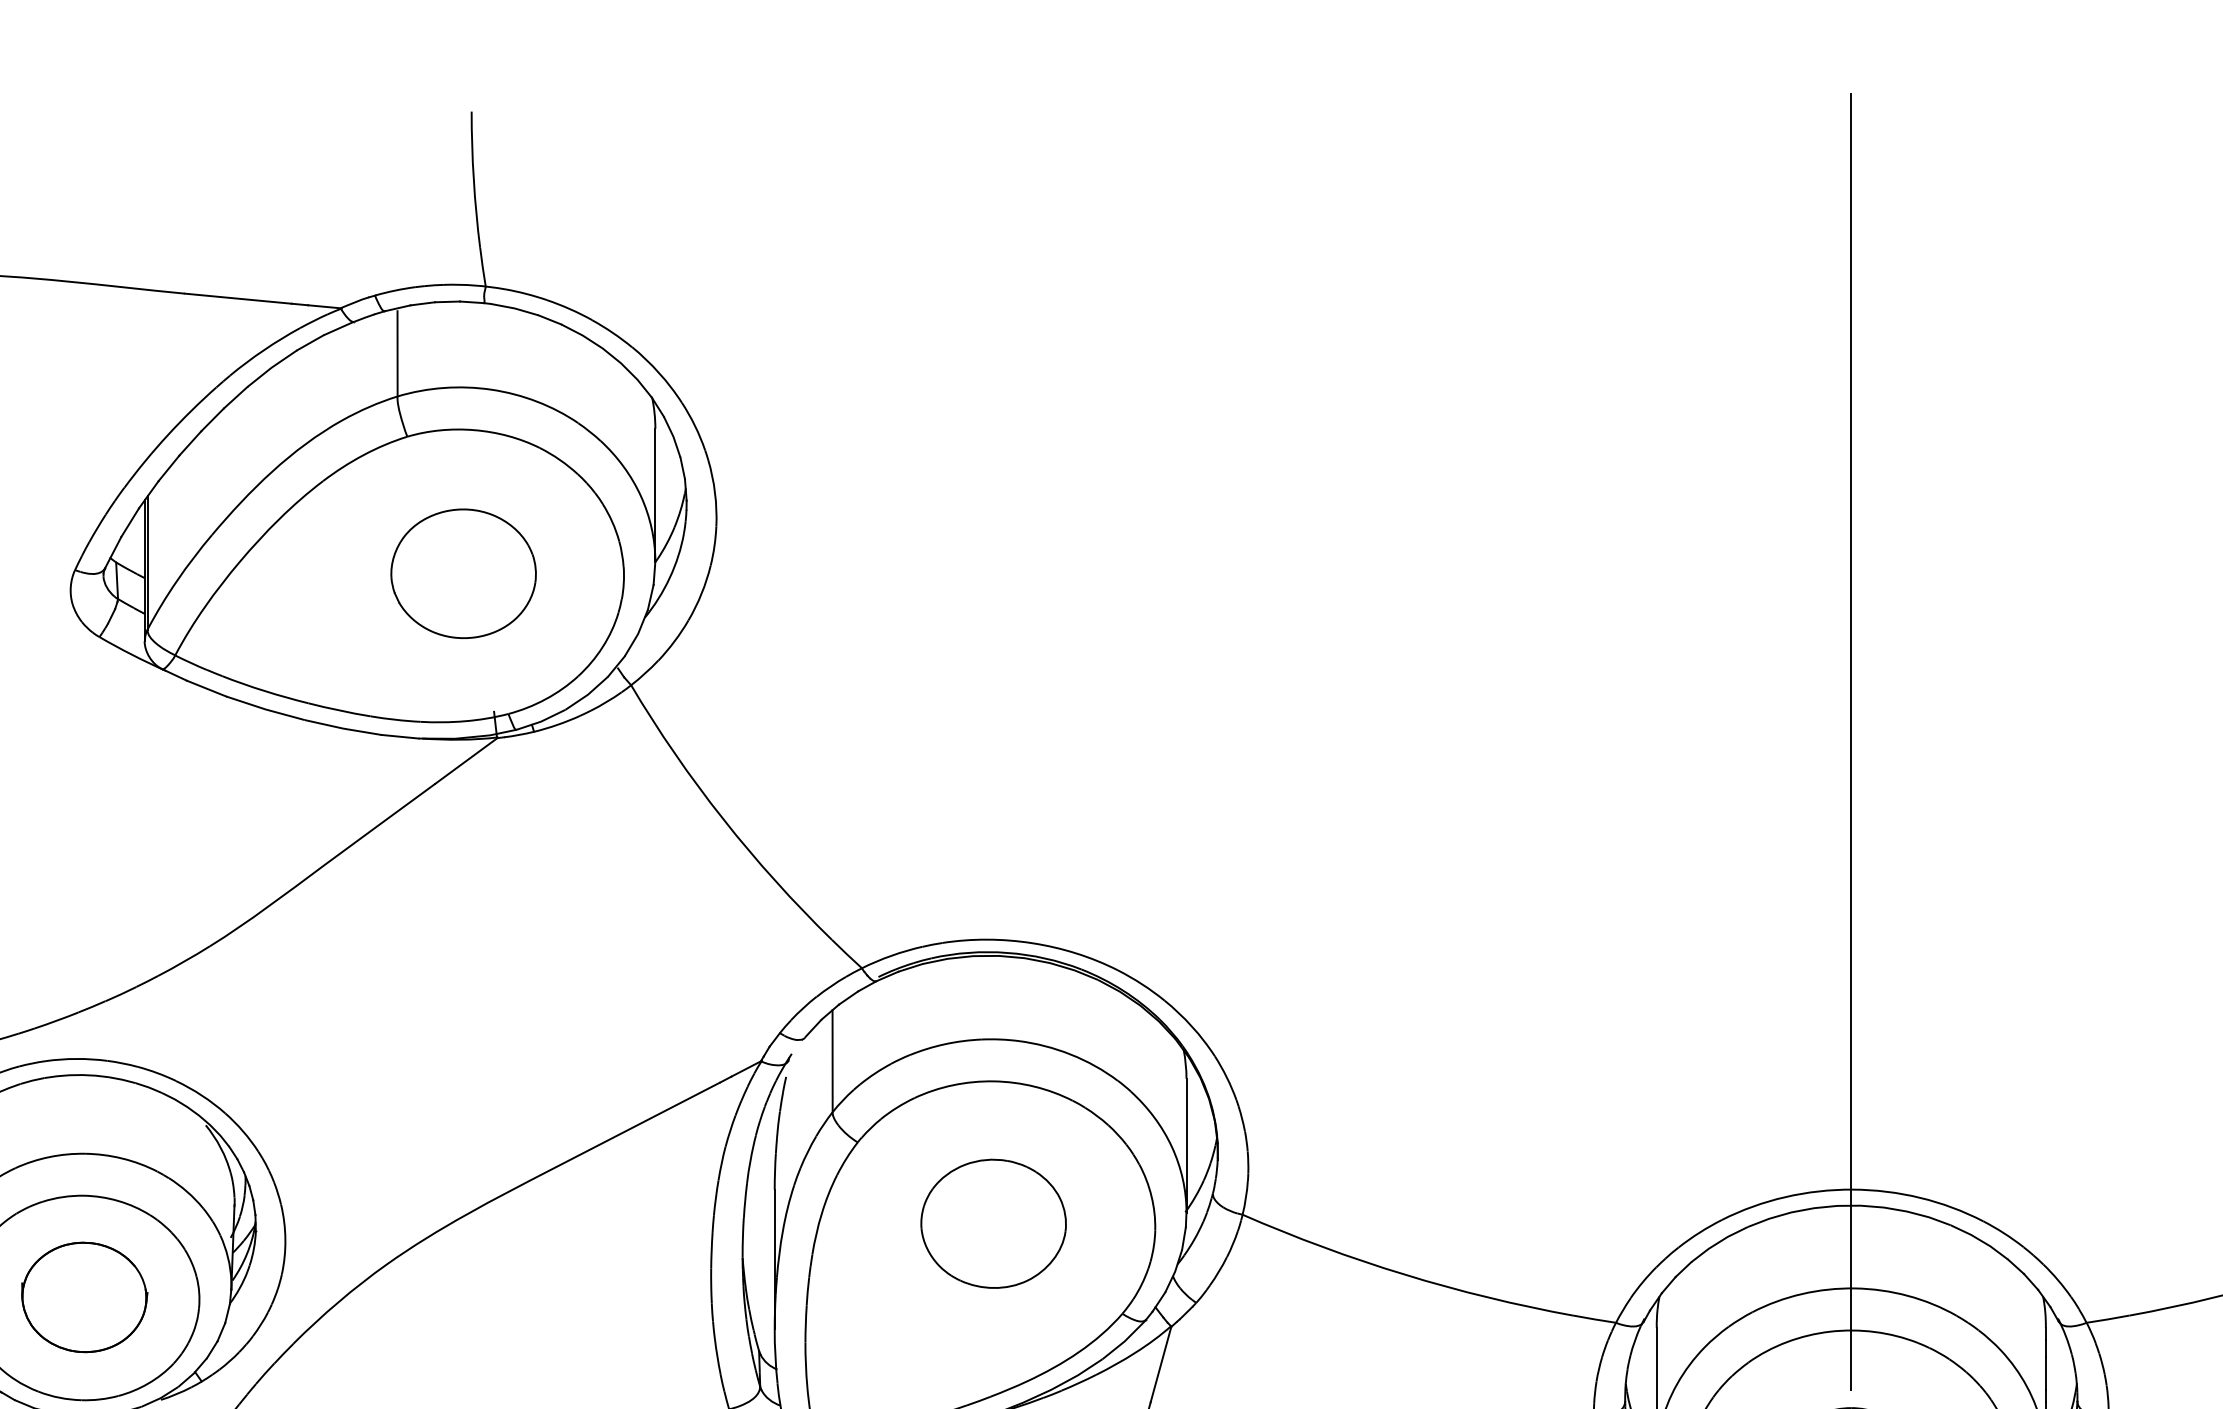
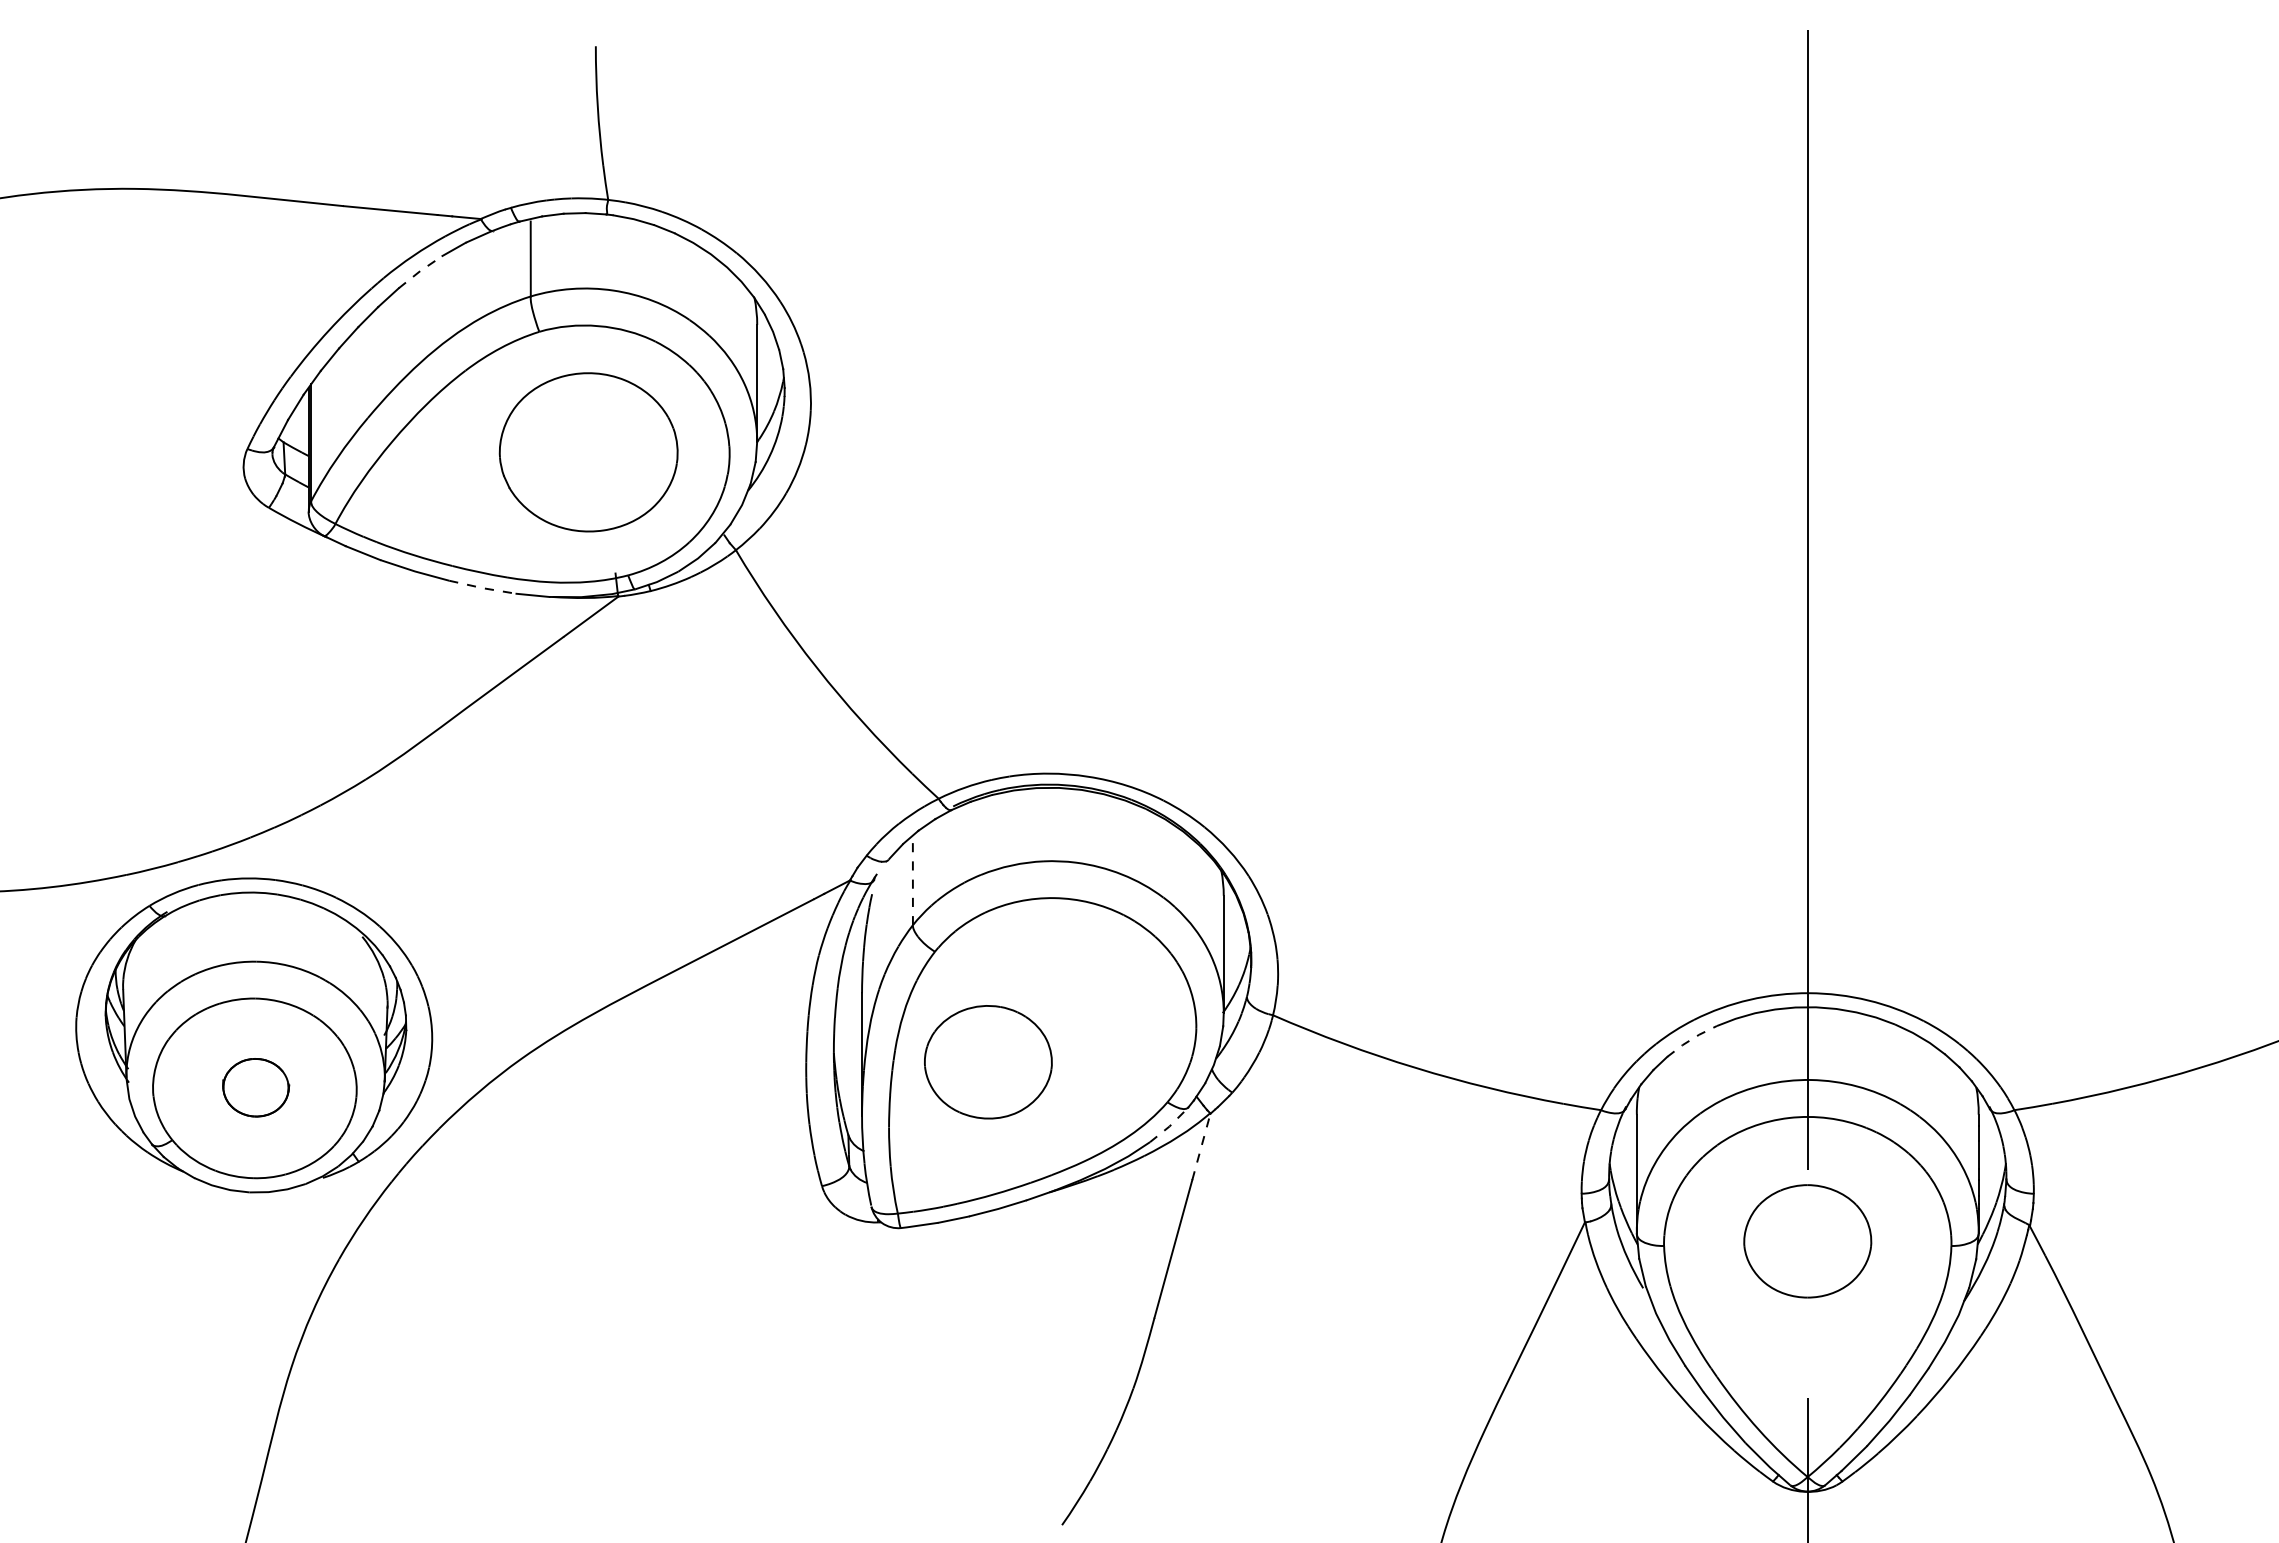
line: (272, 368) -> (420, 271), solid -> dashed
part: (463, 572) -> (588, 451), size x1.4
line: (343, 728) -> (483, 588), solid -> dashed
line: (832, 1061) -> (912, 880), solid -> dashed
part: (993, 1224) -> (988, 1062), moved
line: (1717, 1242) -> (1690, 1039), solid -> dashed
part: (85, 1296) -> (256, 1087), size x0.6
line: (1125, 1340) -> (1170, 1125), solid -> dashed
line: (1161, 1364) -> (1201, 1146), solid -> dashed

